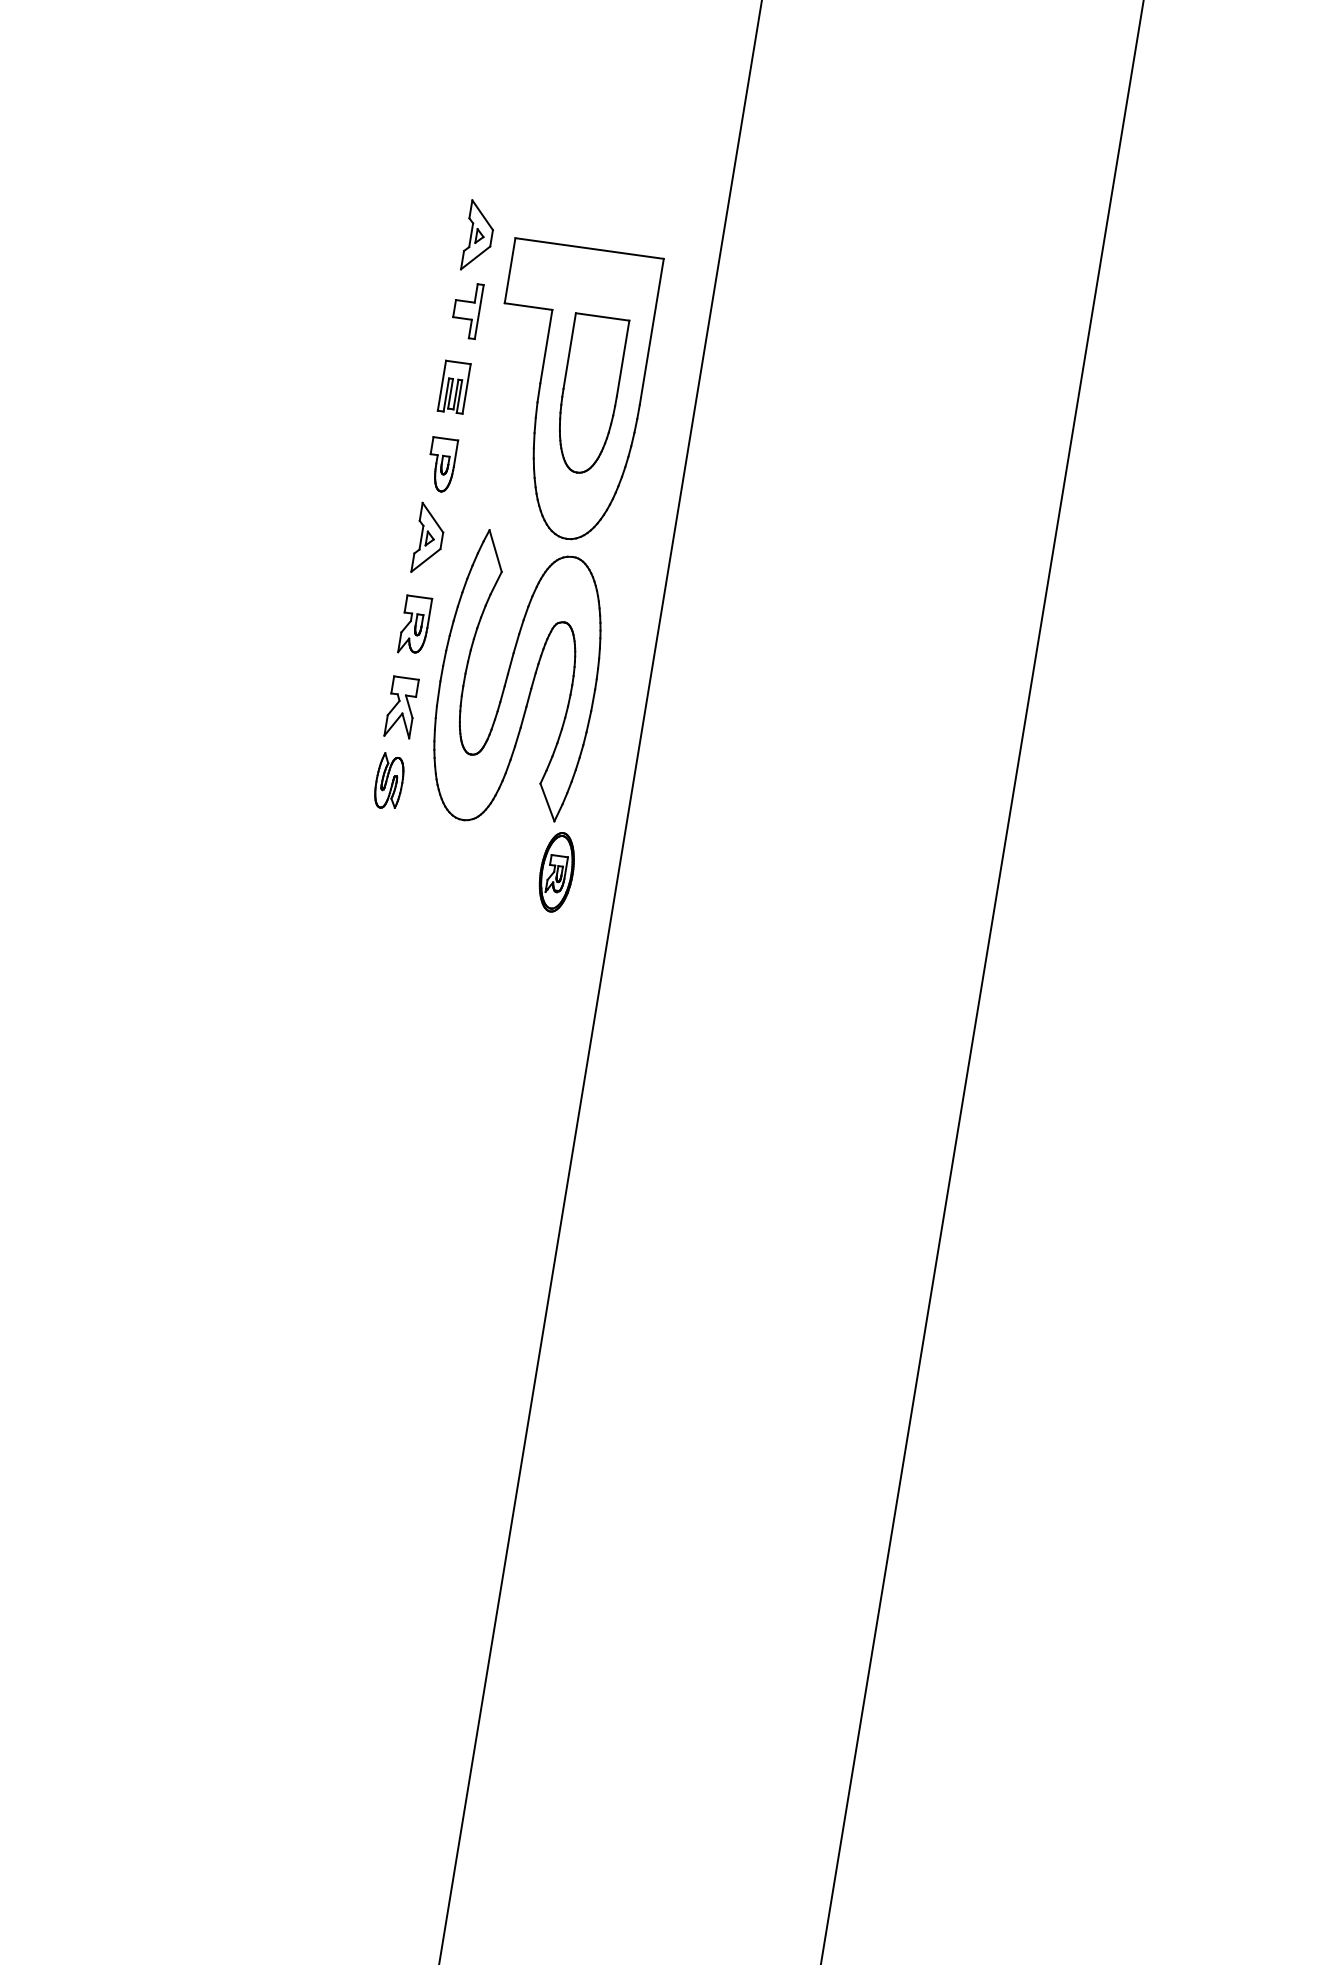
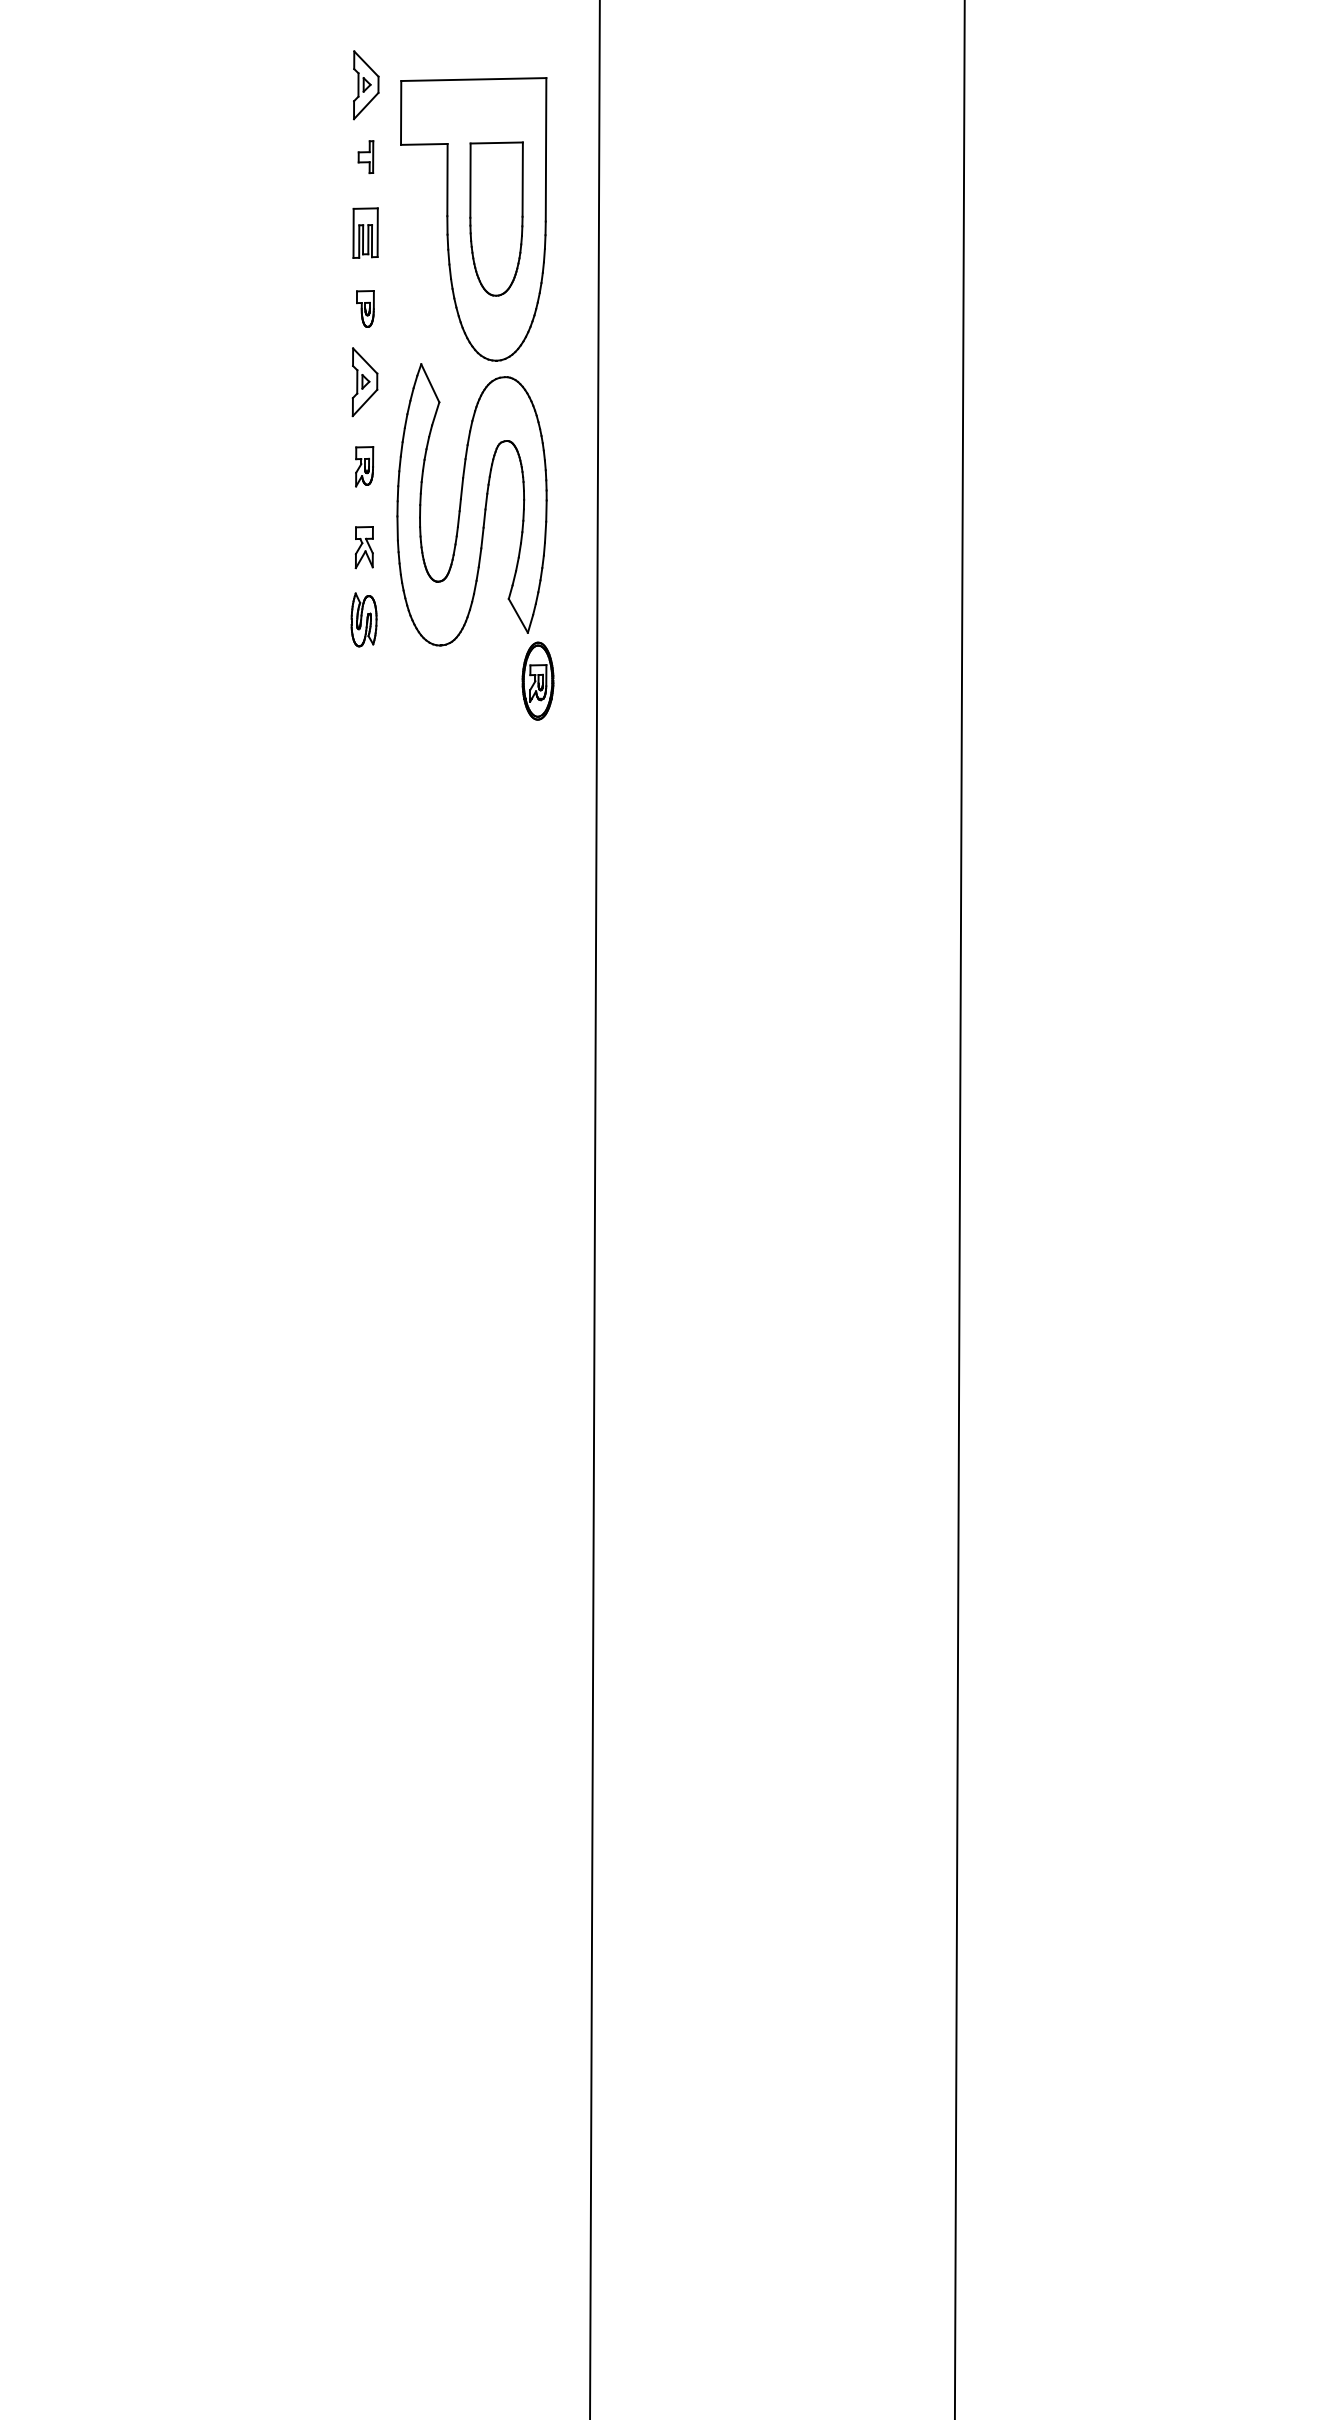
part: (466, 309) -> (365, 156), size x0.6
part: (441, 464) -> (365, 308), size x0.7
part: (415, 625) -> (364, 466), size x0.7
part: (401, 707) -> (364, 547), size x0.7

